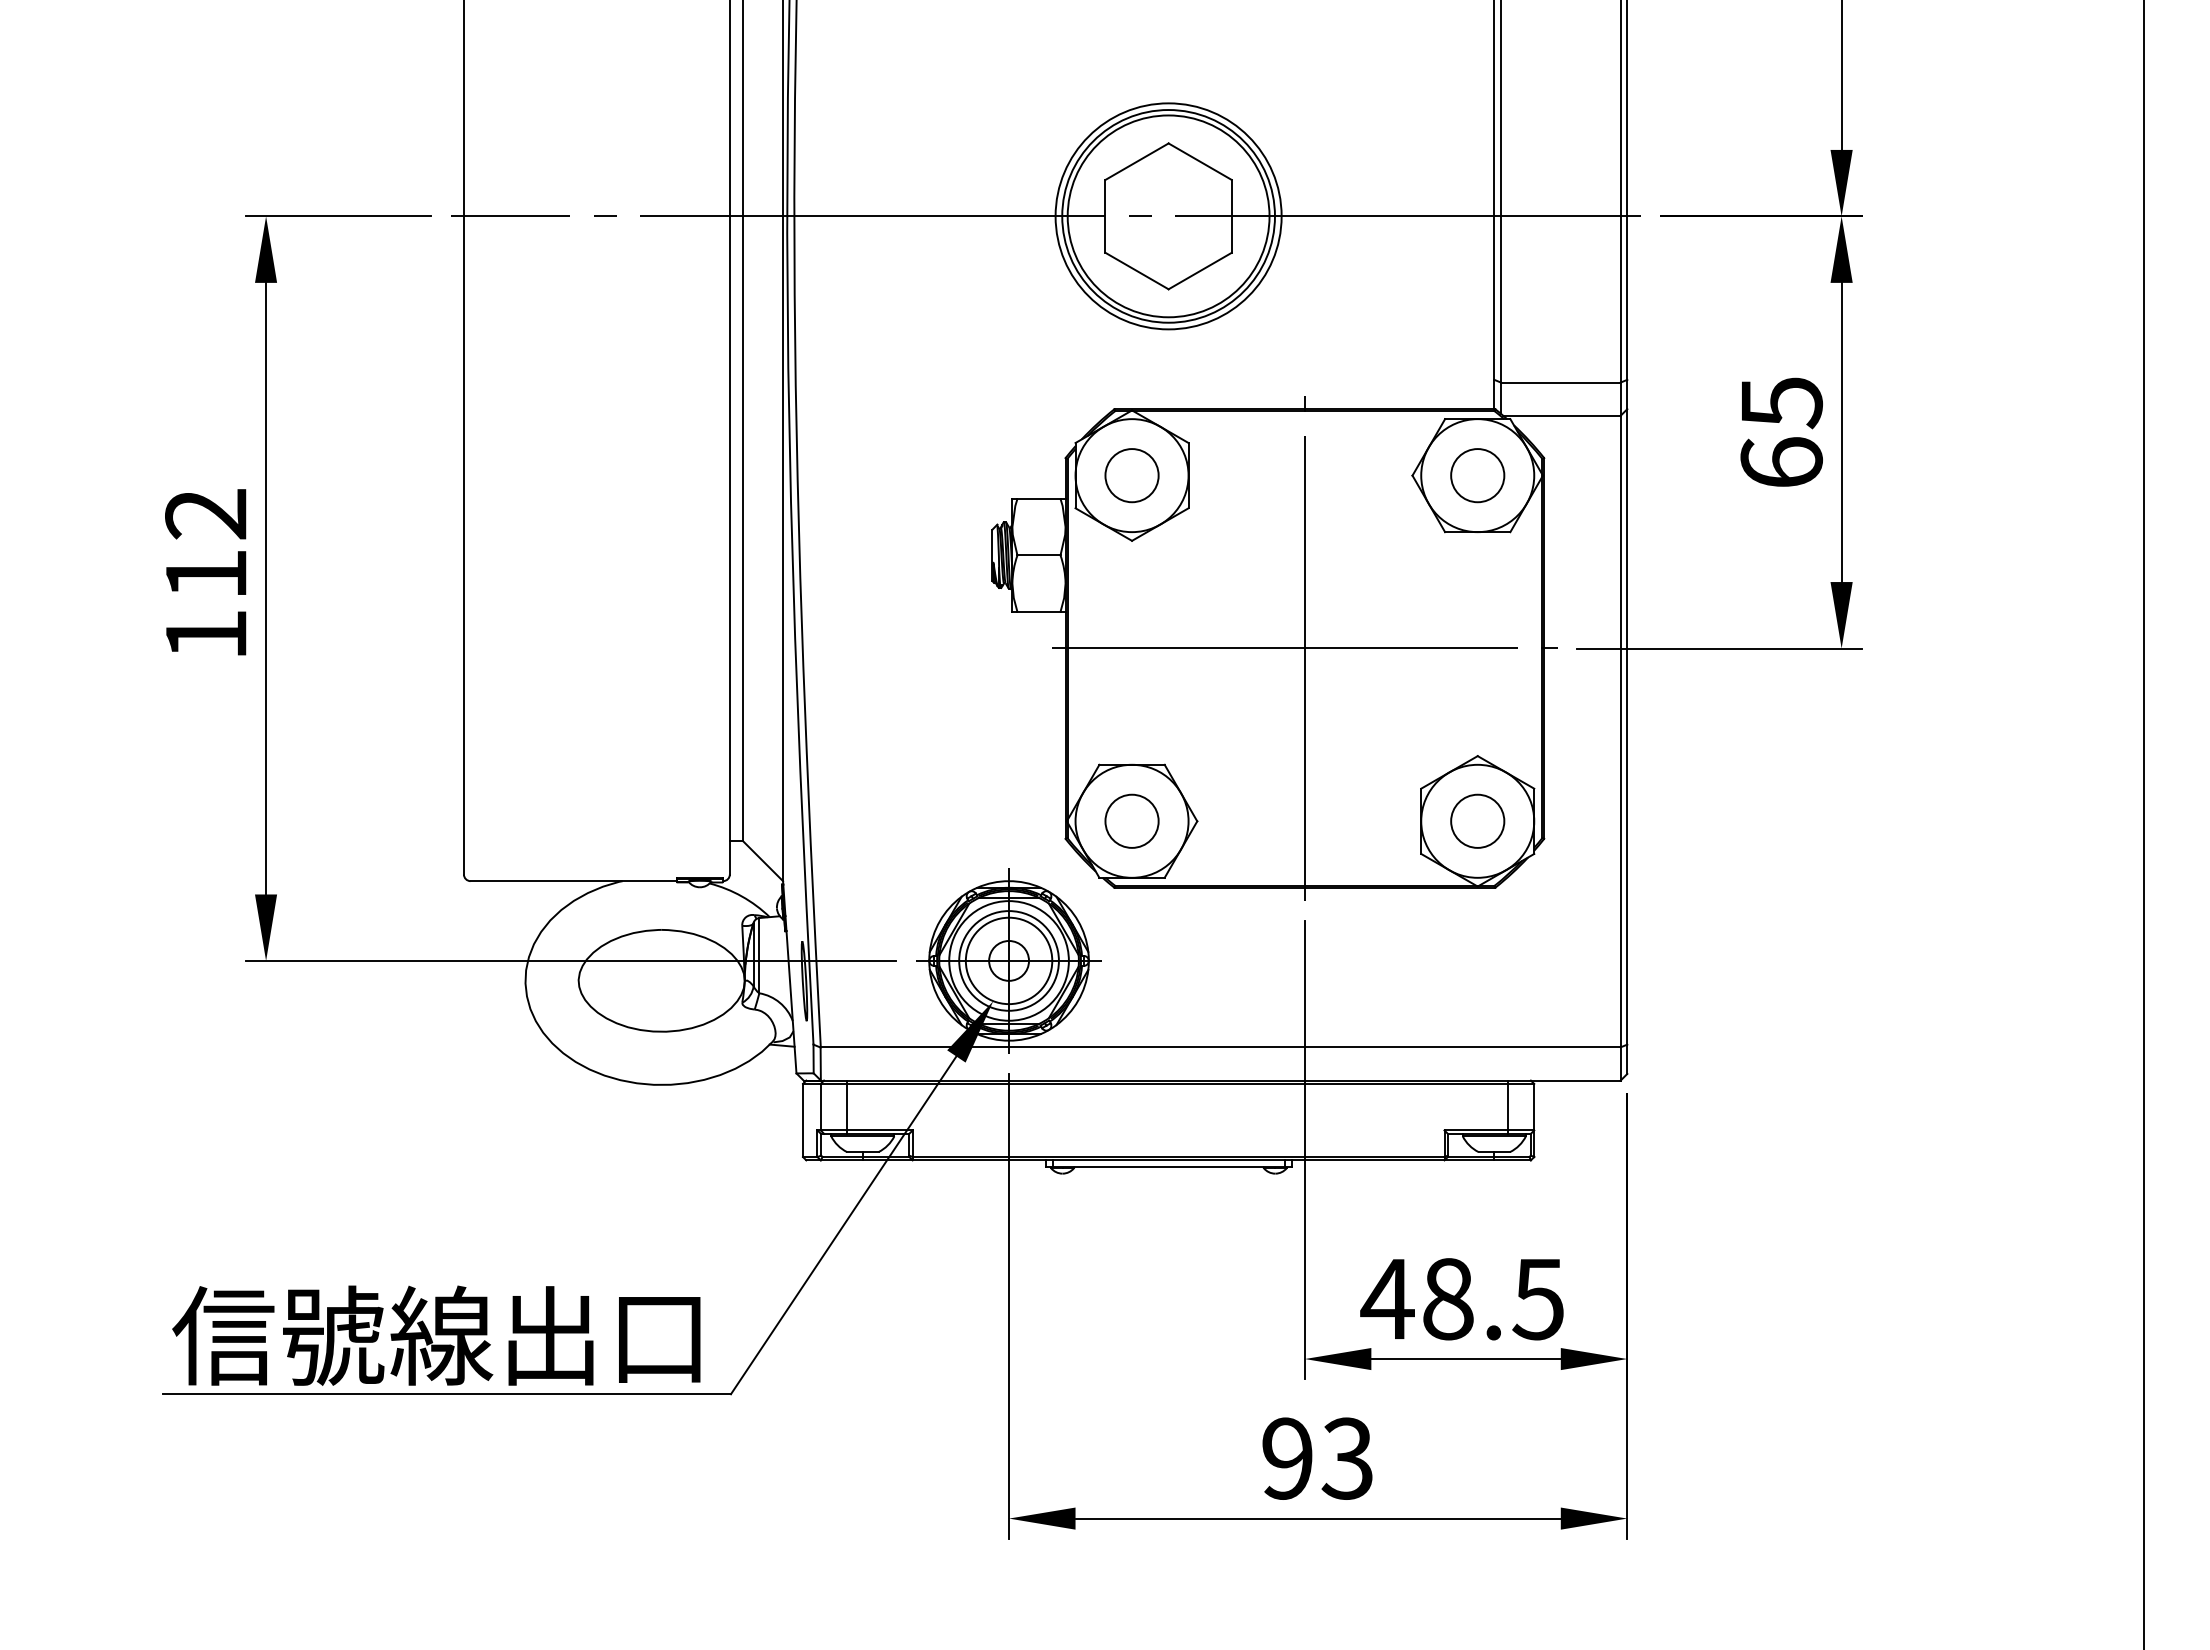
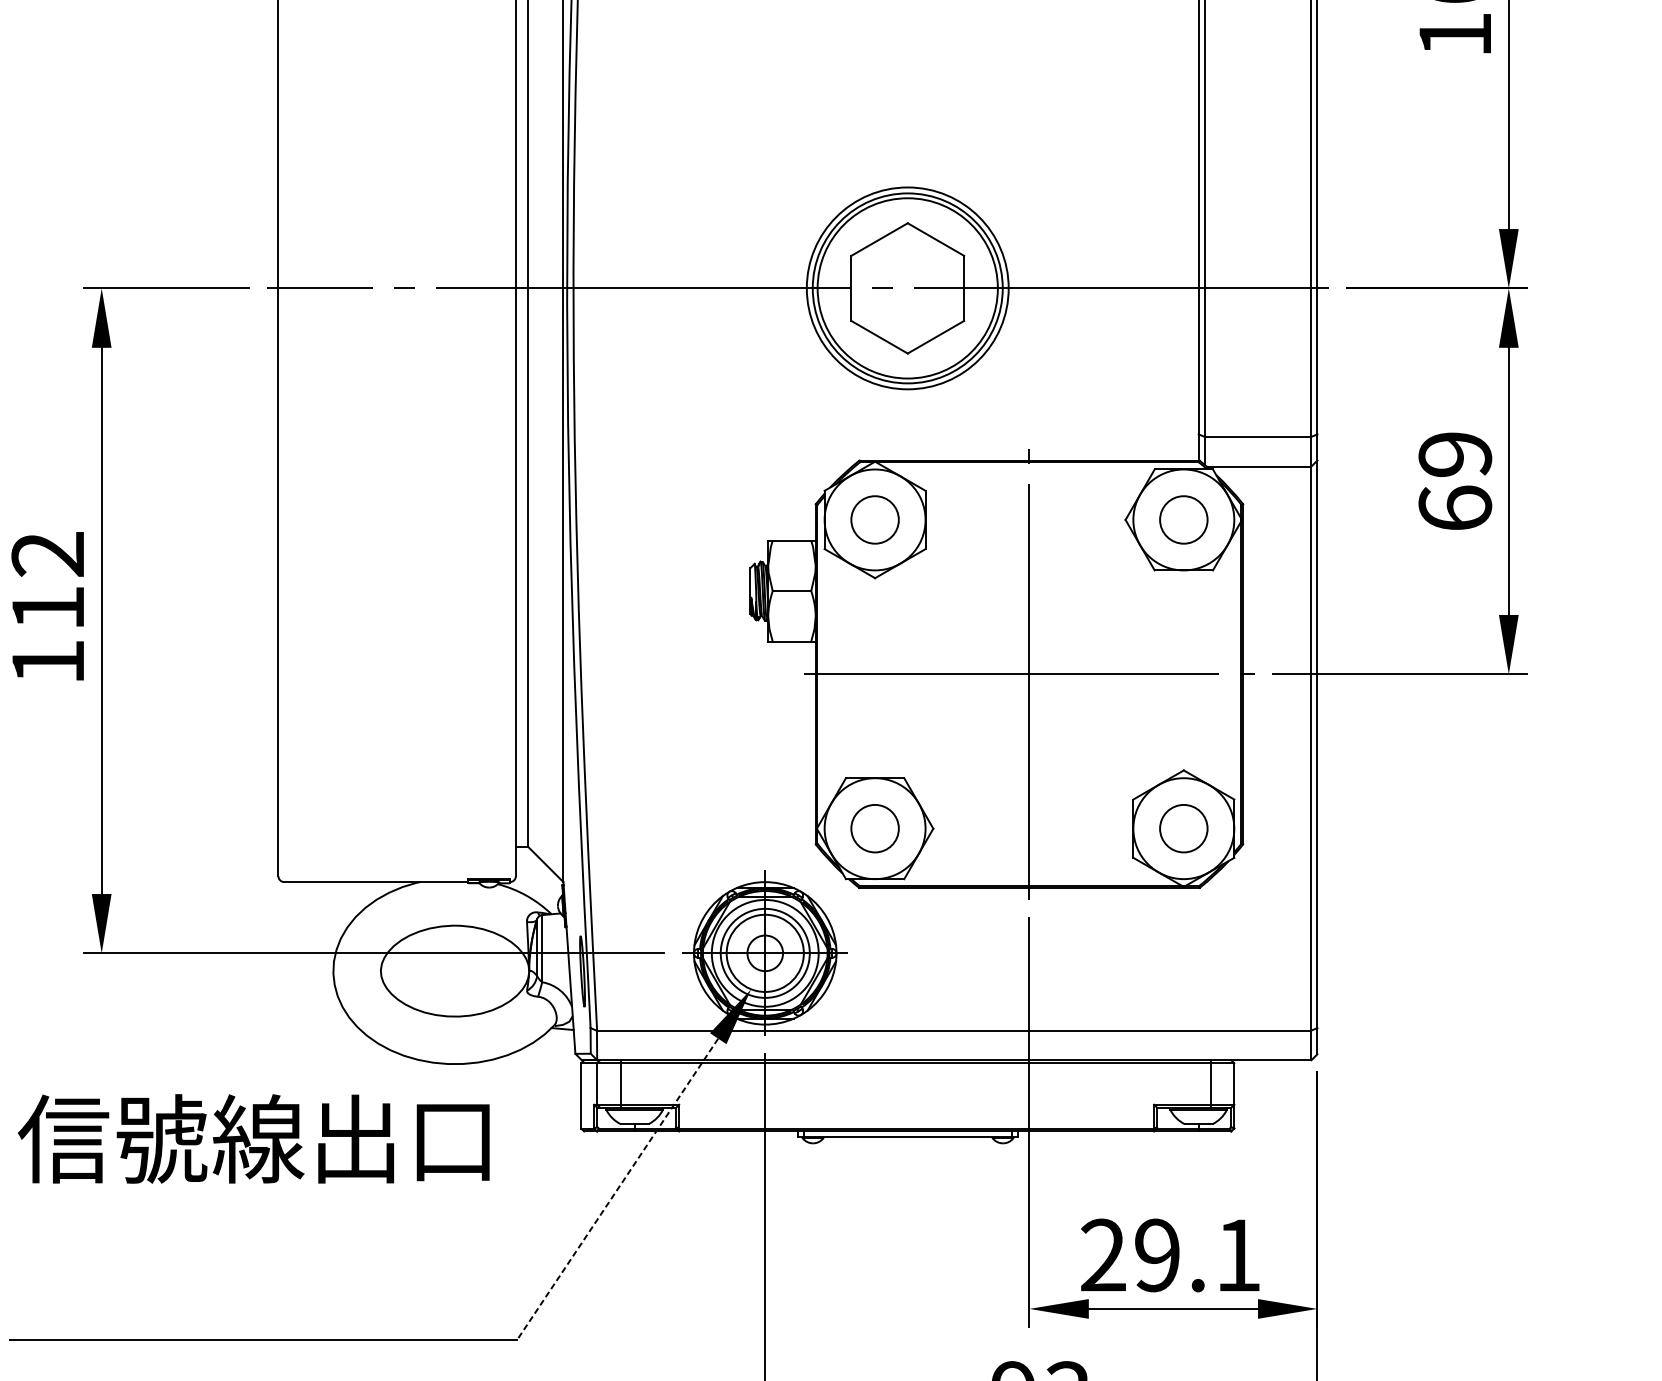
text: (1781, 403) -> (1455, 455), 65 -> 69
line: (843, 1225) -> (617, 1189), solid -> dashed
text: (1461, 1299) -> (1169, 1255), 48.5 -> 29.1
text: (436, 1335) -> (253, 1138), moved

